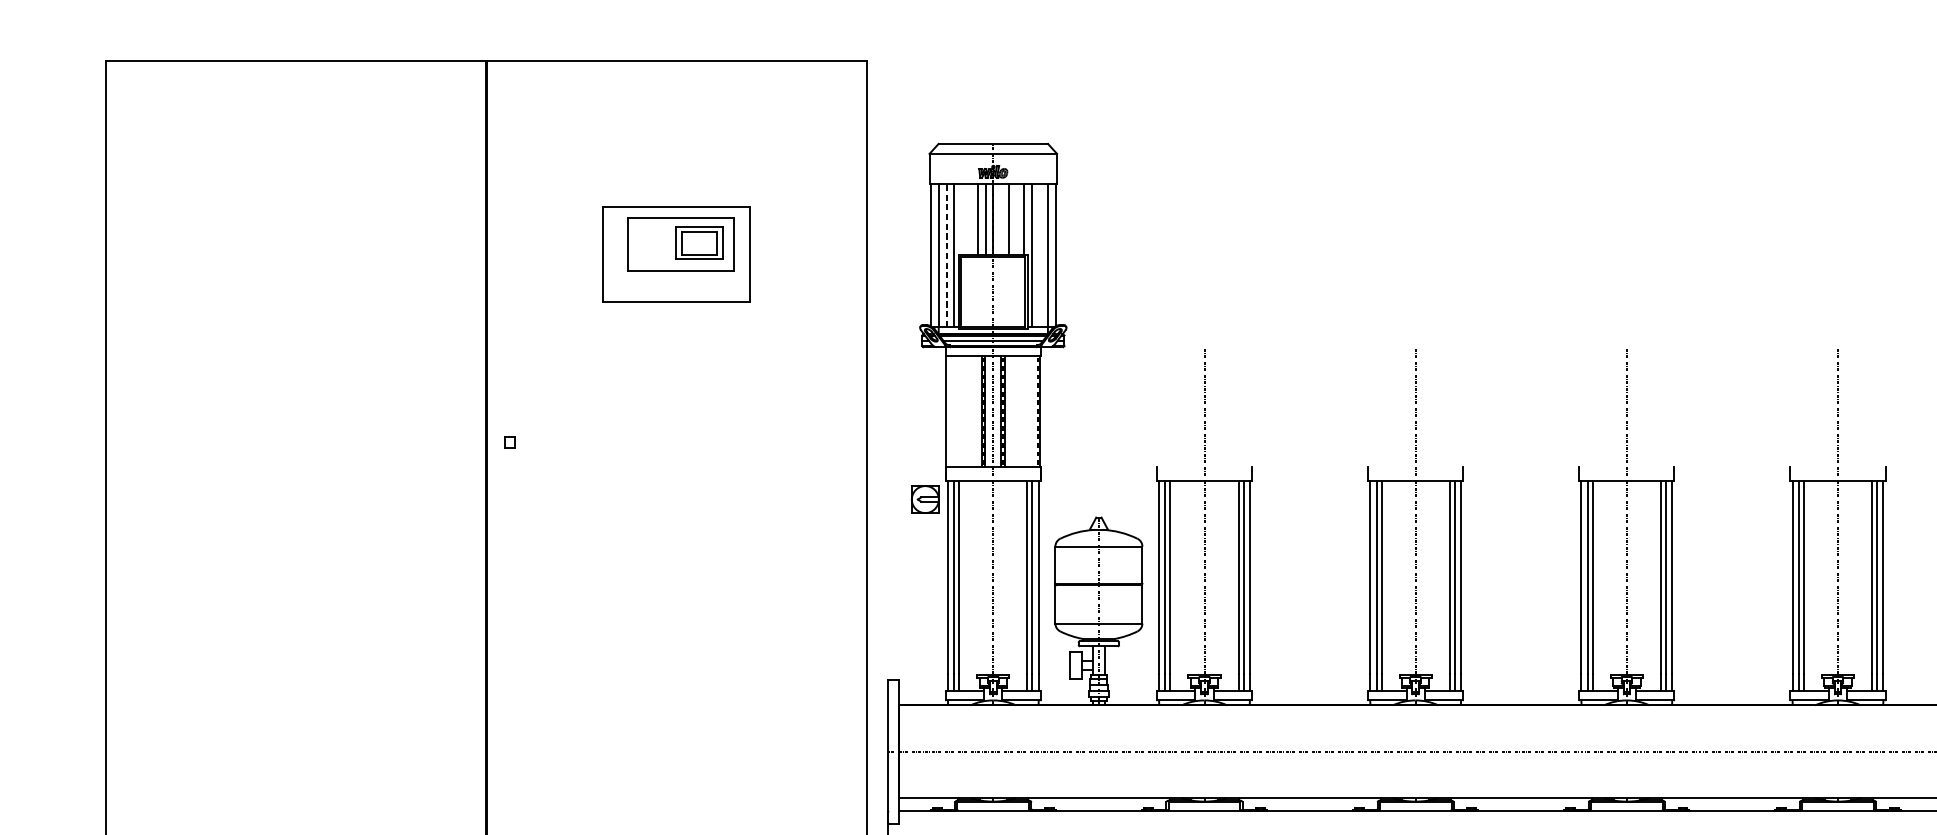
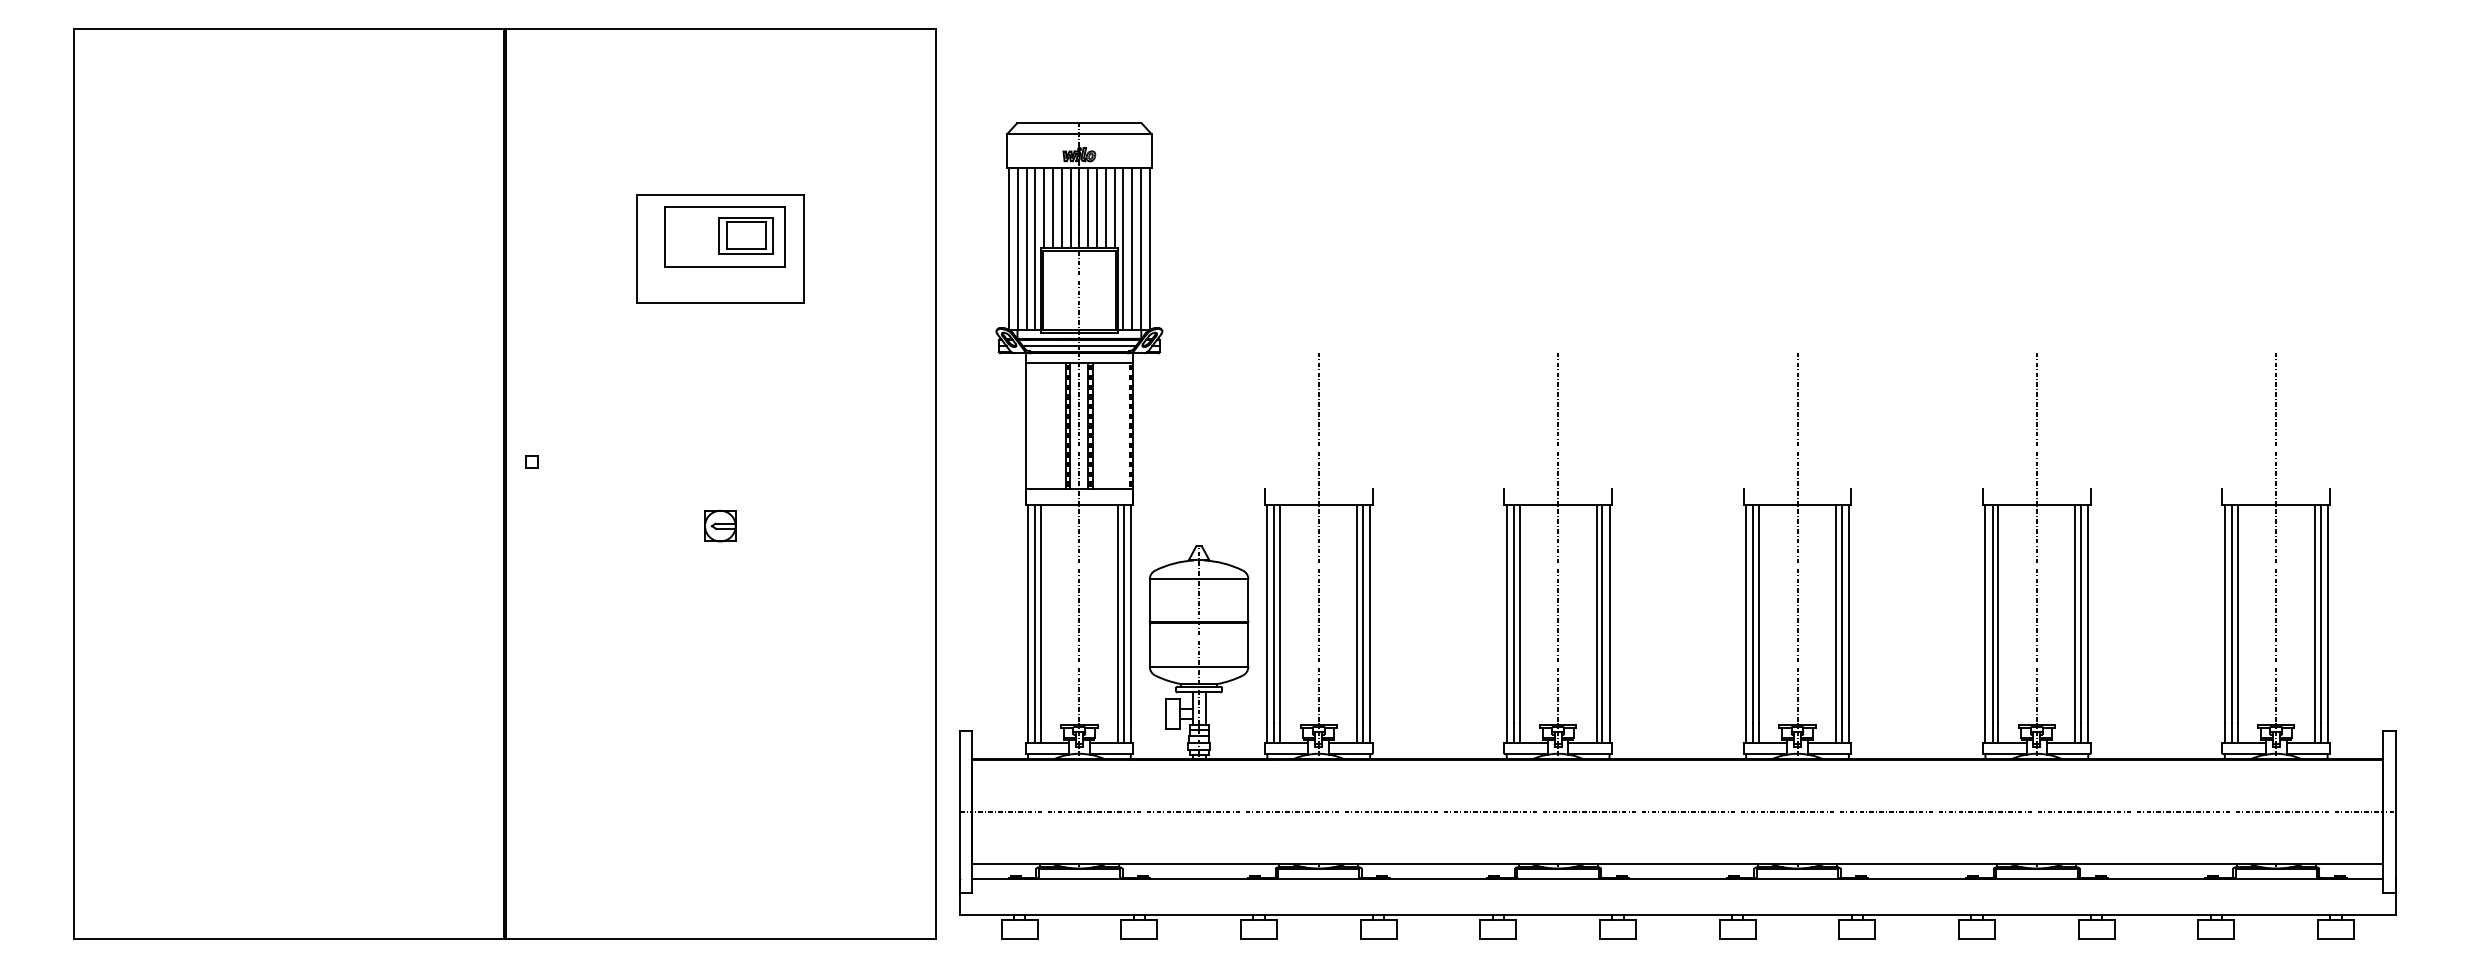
line: (962, 218) -> (1044, 207), added
line: (969, 218) -> (1052, 207), added
line: (1001, 218) -> (1088, 207), added
line: (1016, 218) -> (1105, 207), added
line: (946, 254) -> (1026, 248), dashed -> solid
line: (1040, 254) -> (1132, 248), added
part: (925, 499) -> (720, 525), moved

